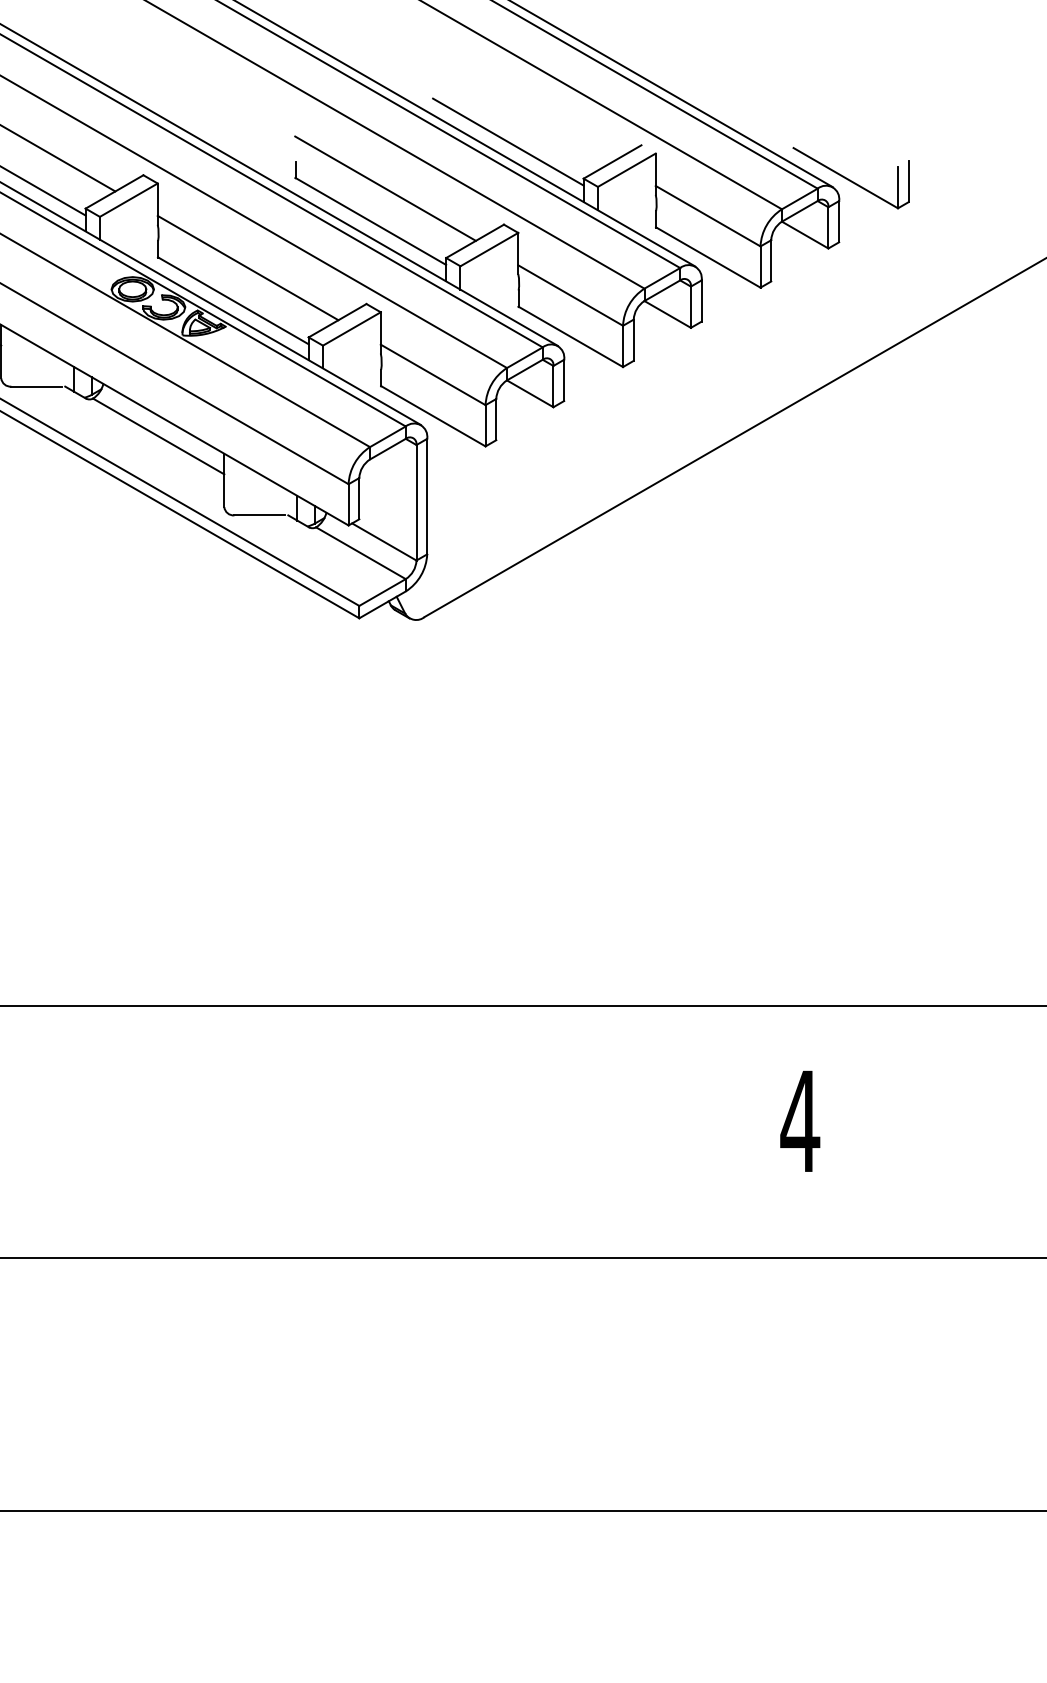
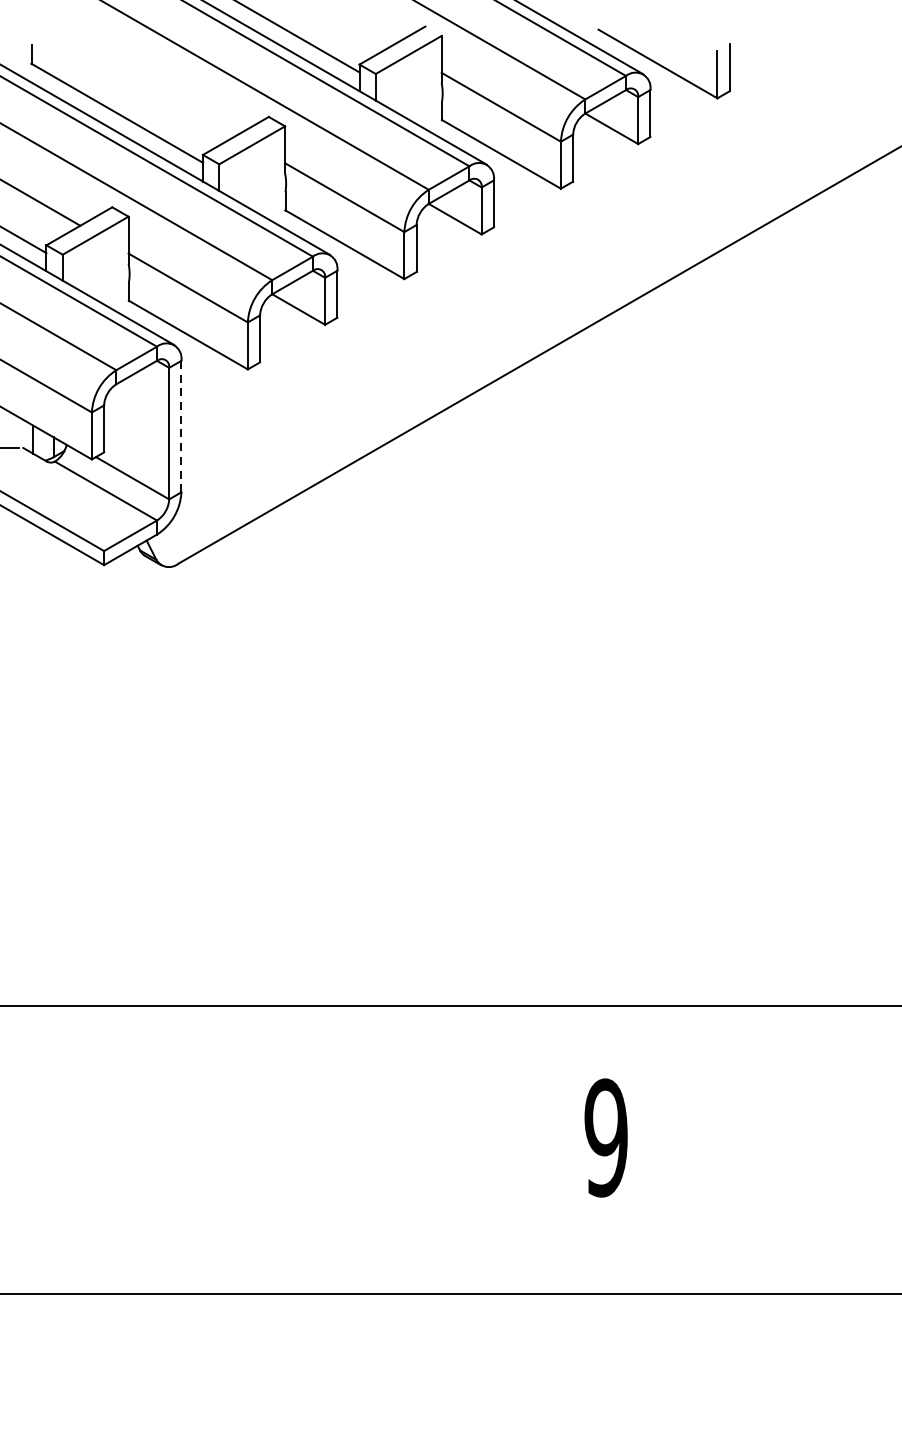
line: (385, 188) -> (133, 75), removed
line: (427, 496) -> (181, 426), solid -> dashed
text: (800, 1121) -> (606, 1138), 4 -> 9

